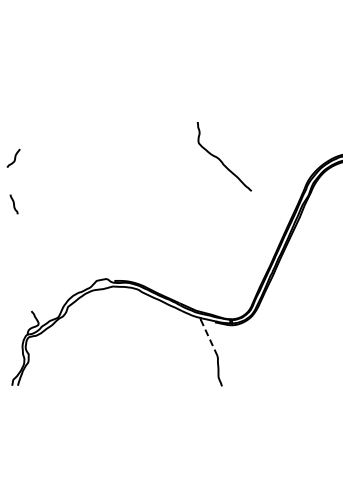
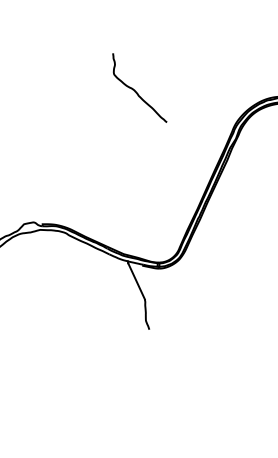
curve: (220, 159) -> (135, 90), moved
line: (209, 337) -> (136, 280), dashed -> solid

